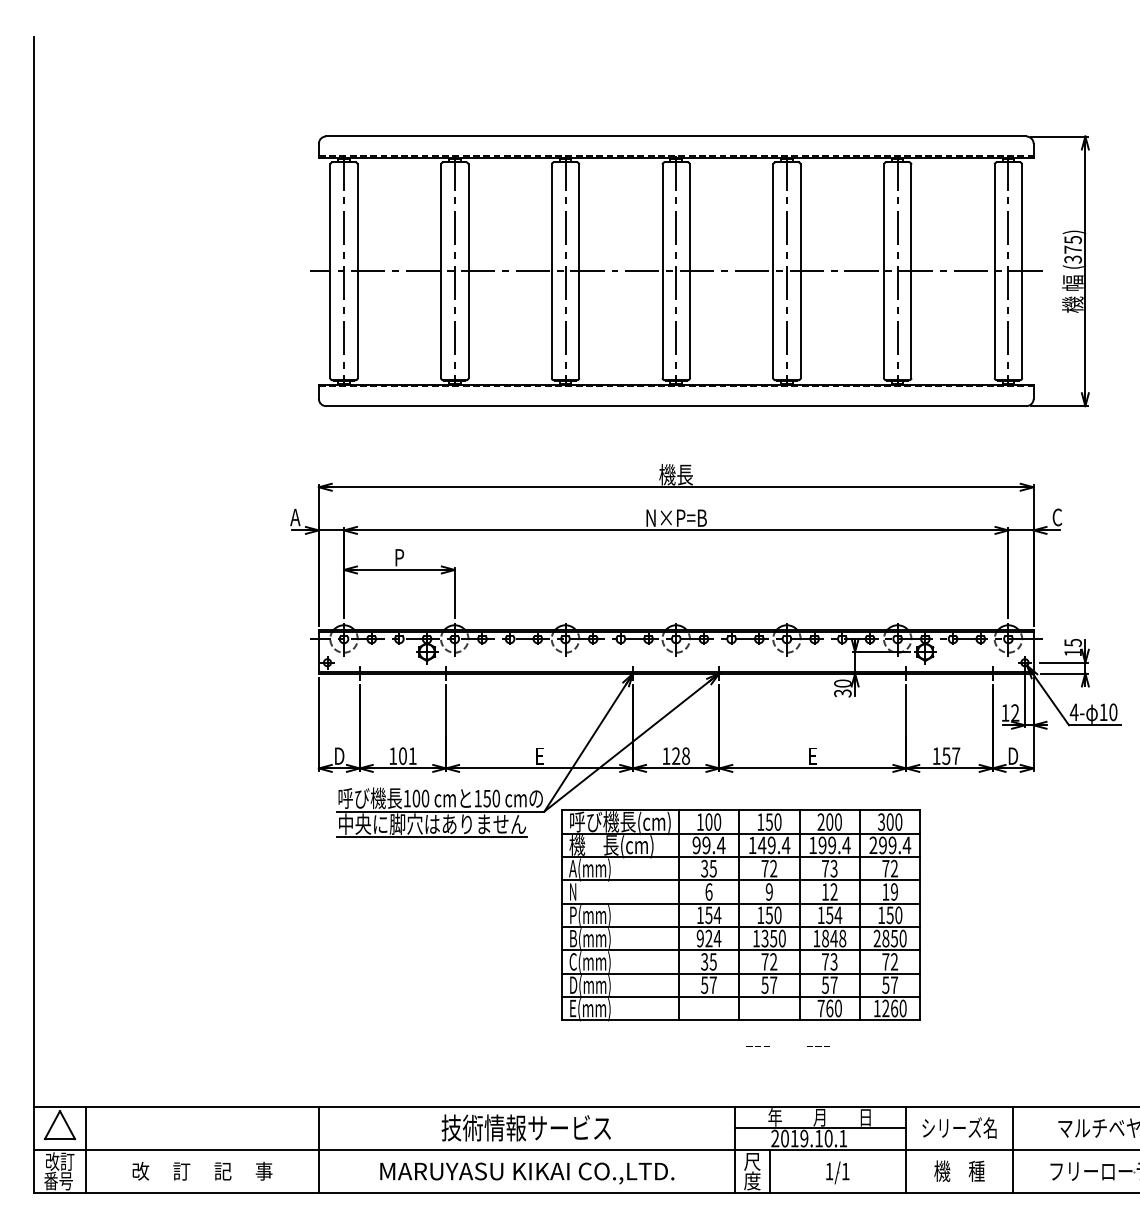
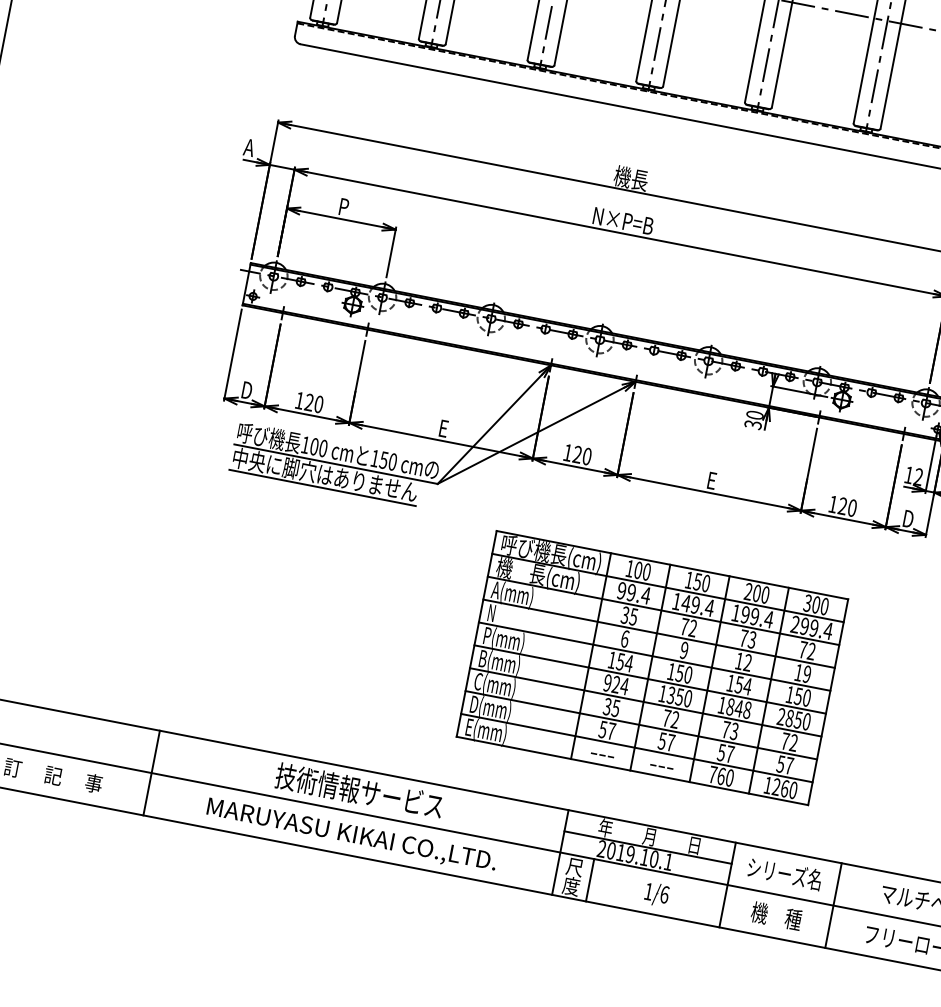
text: (686, 755) -> (587, 456), 128 -> 120
text: (407, 756) -> (313, 403), 101 -> 120
text: (951, 756) -> (847, 507), 157 -> 120
part: (740, 915) -> (651, 668), moved
text: (845, 1171) -> (664, 894), 1/1 -> 1/6

